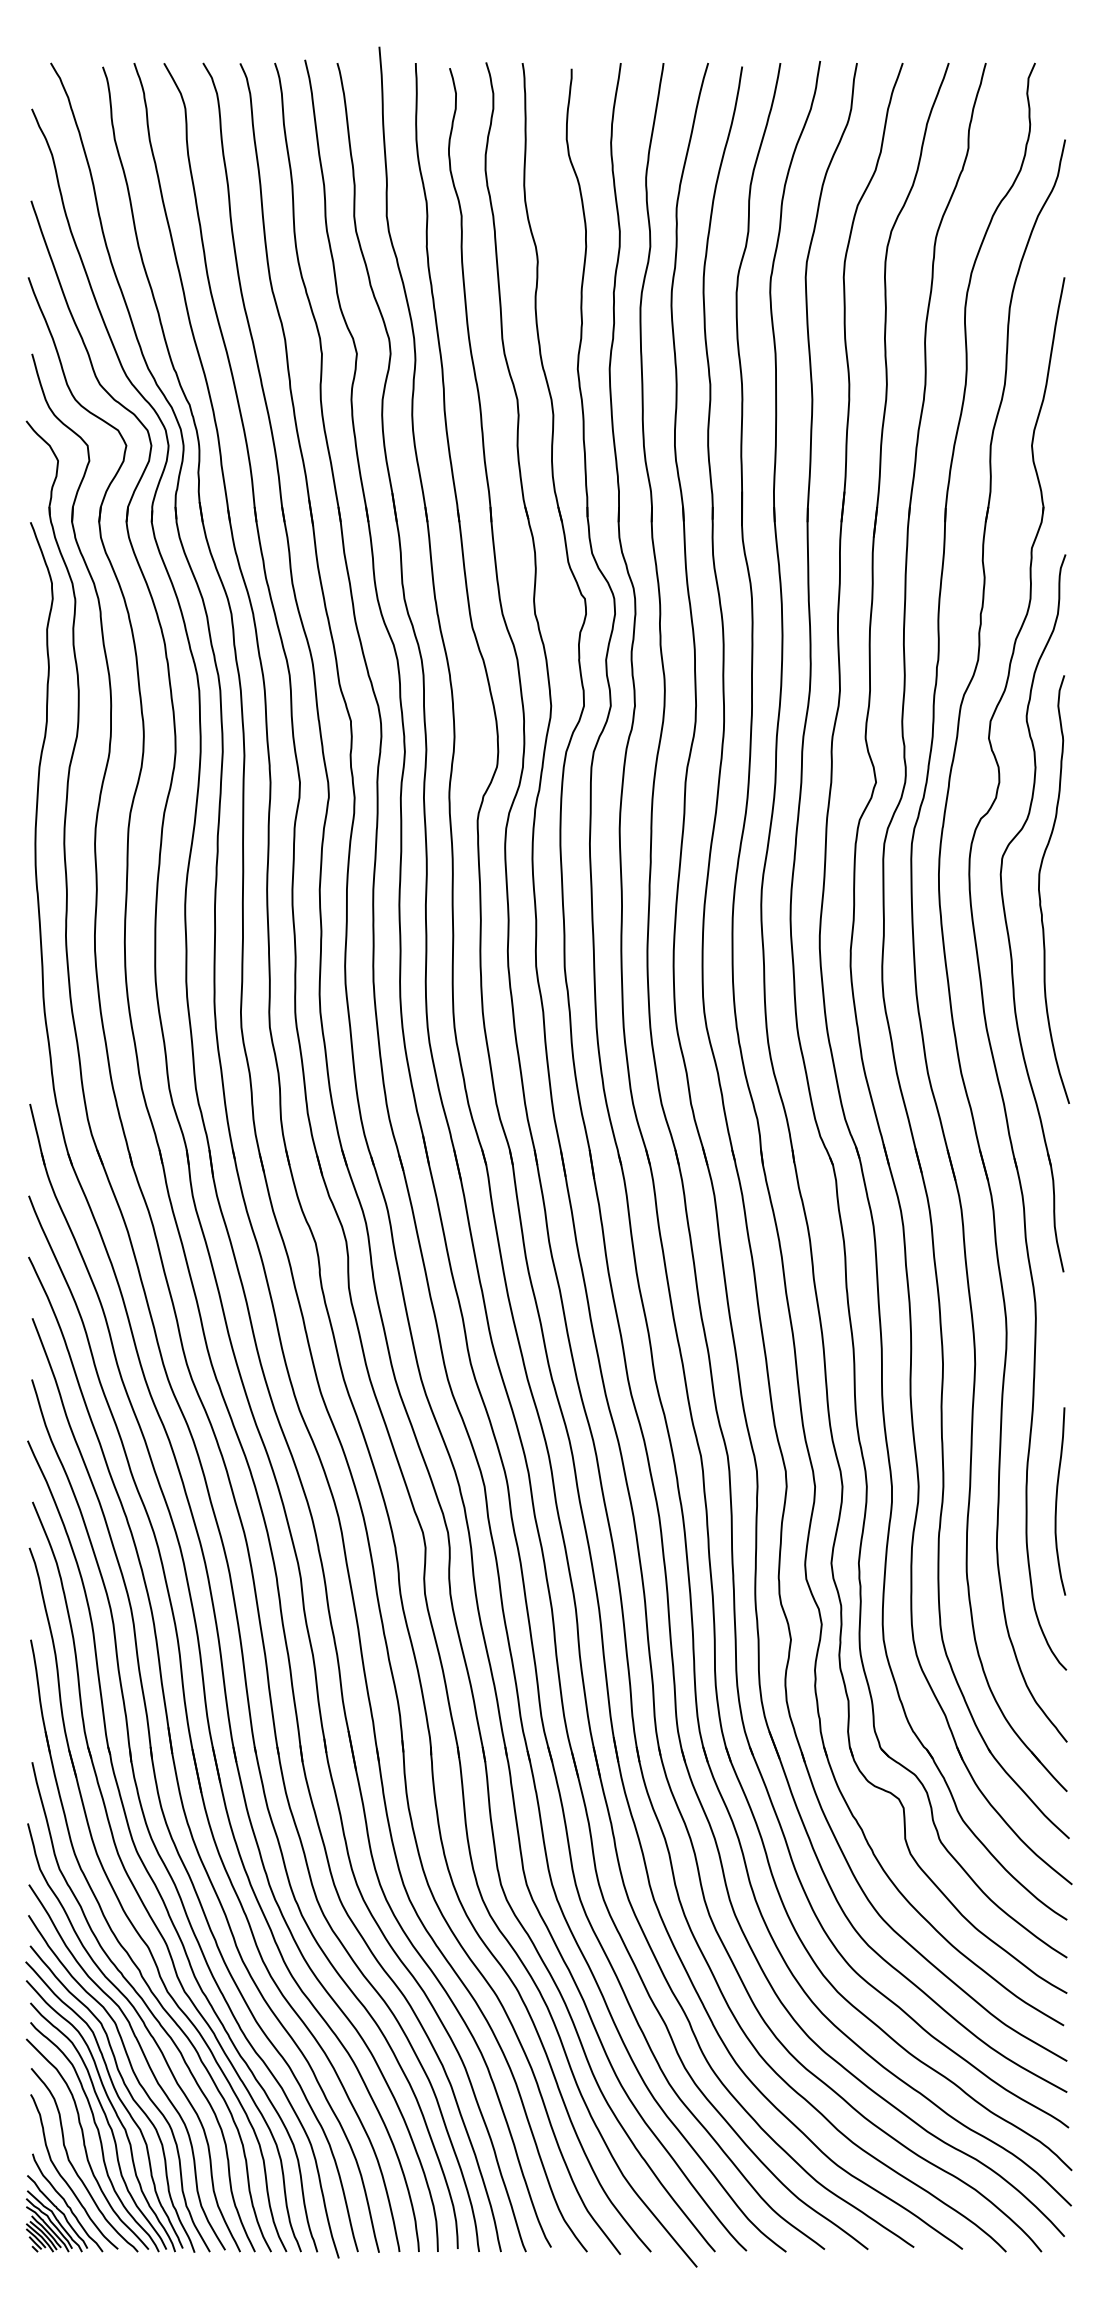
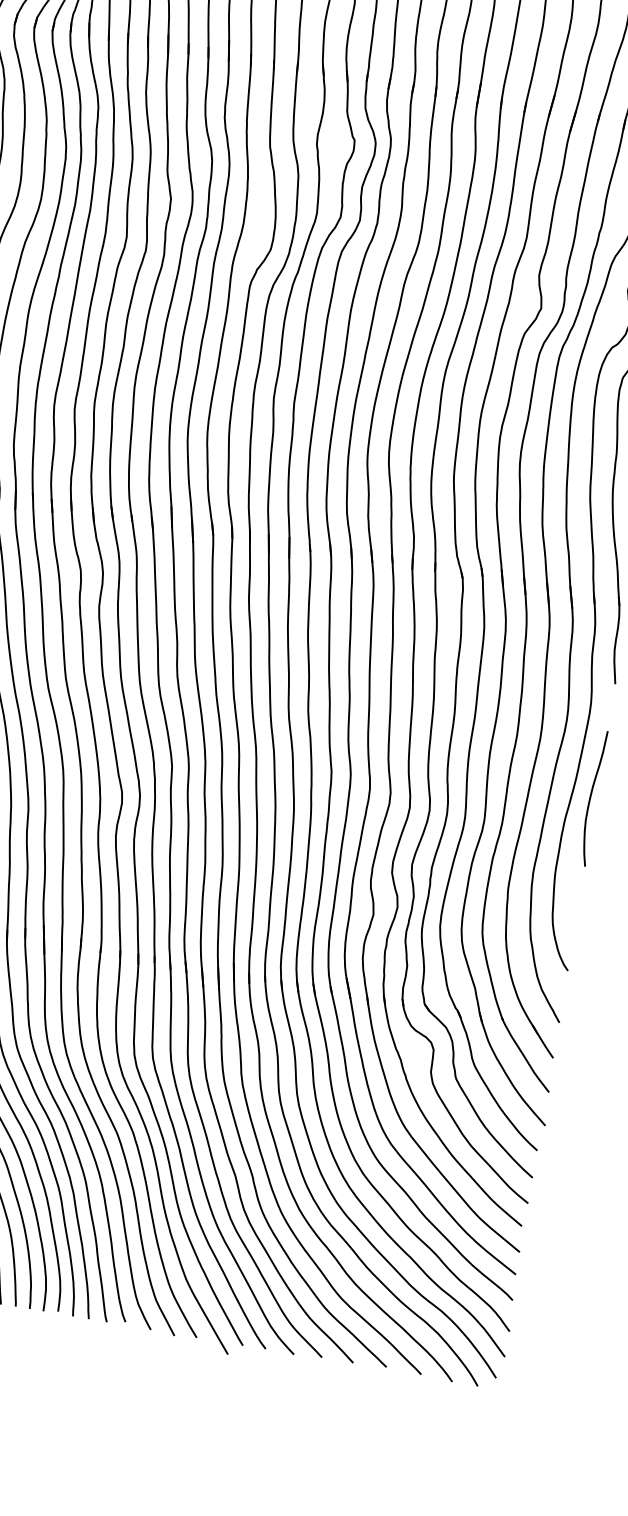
curve: (1057, 1501) -> (591, 797), moved

